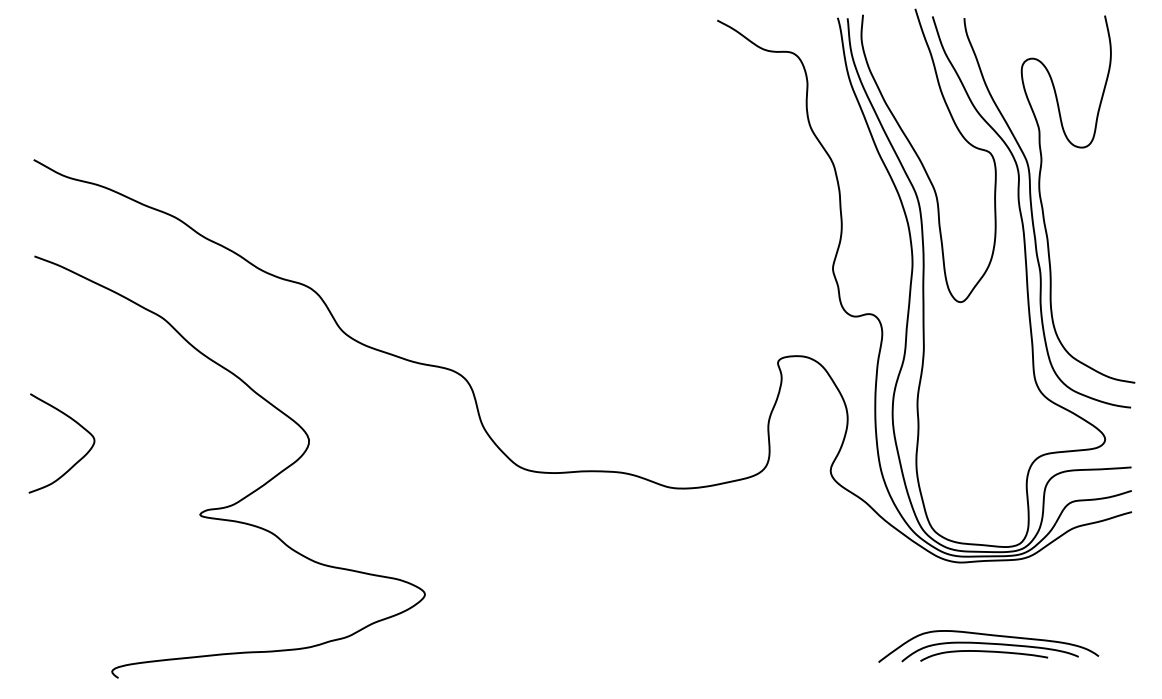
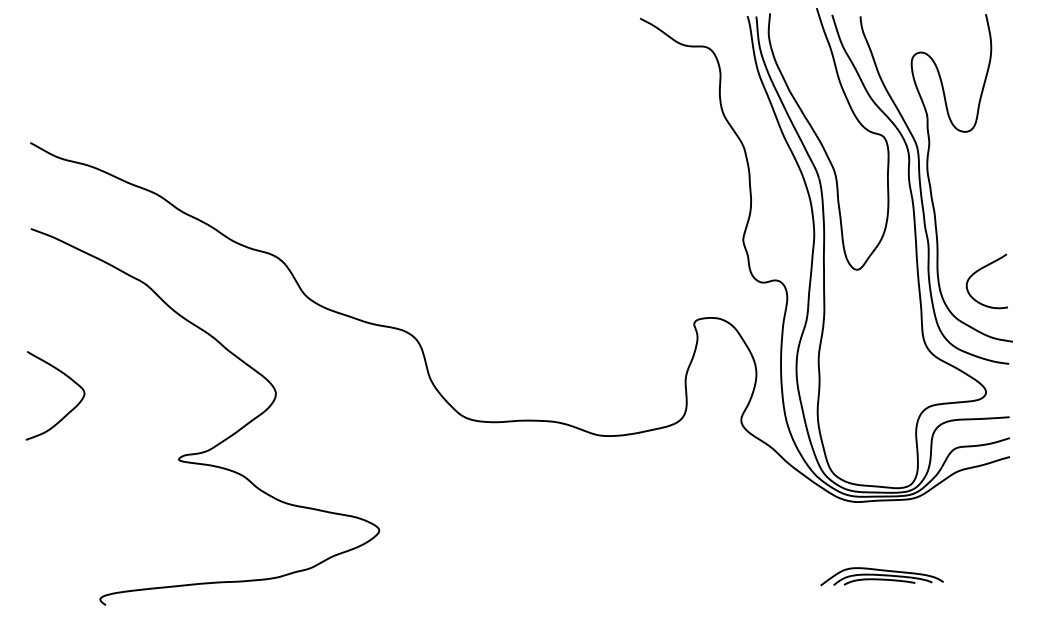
curve: (1099, 302) -> (981, 270), added
part: (988, 645) -> (882, 576), size x0.62

